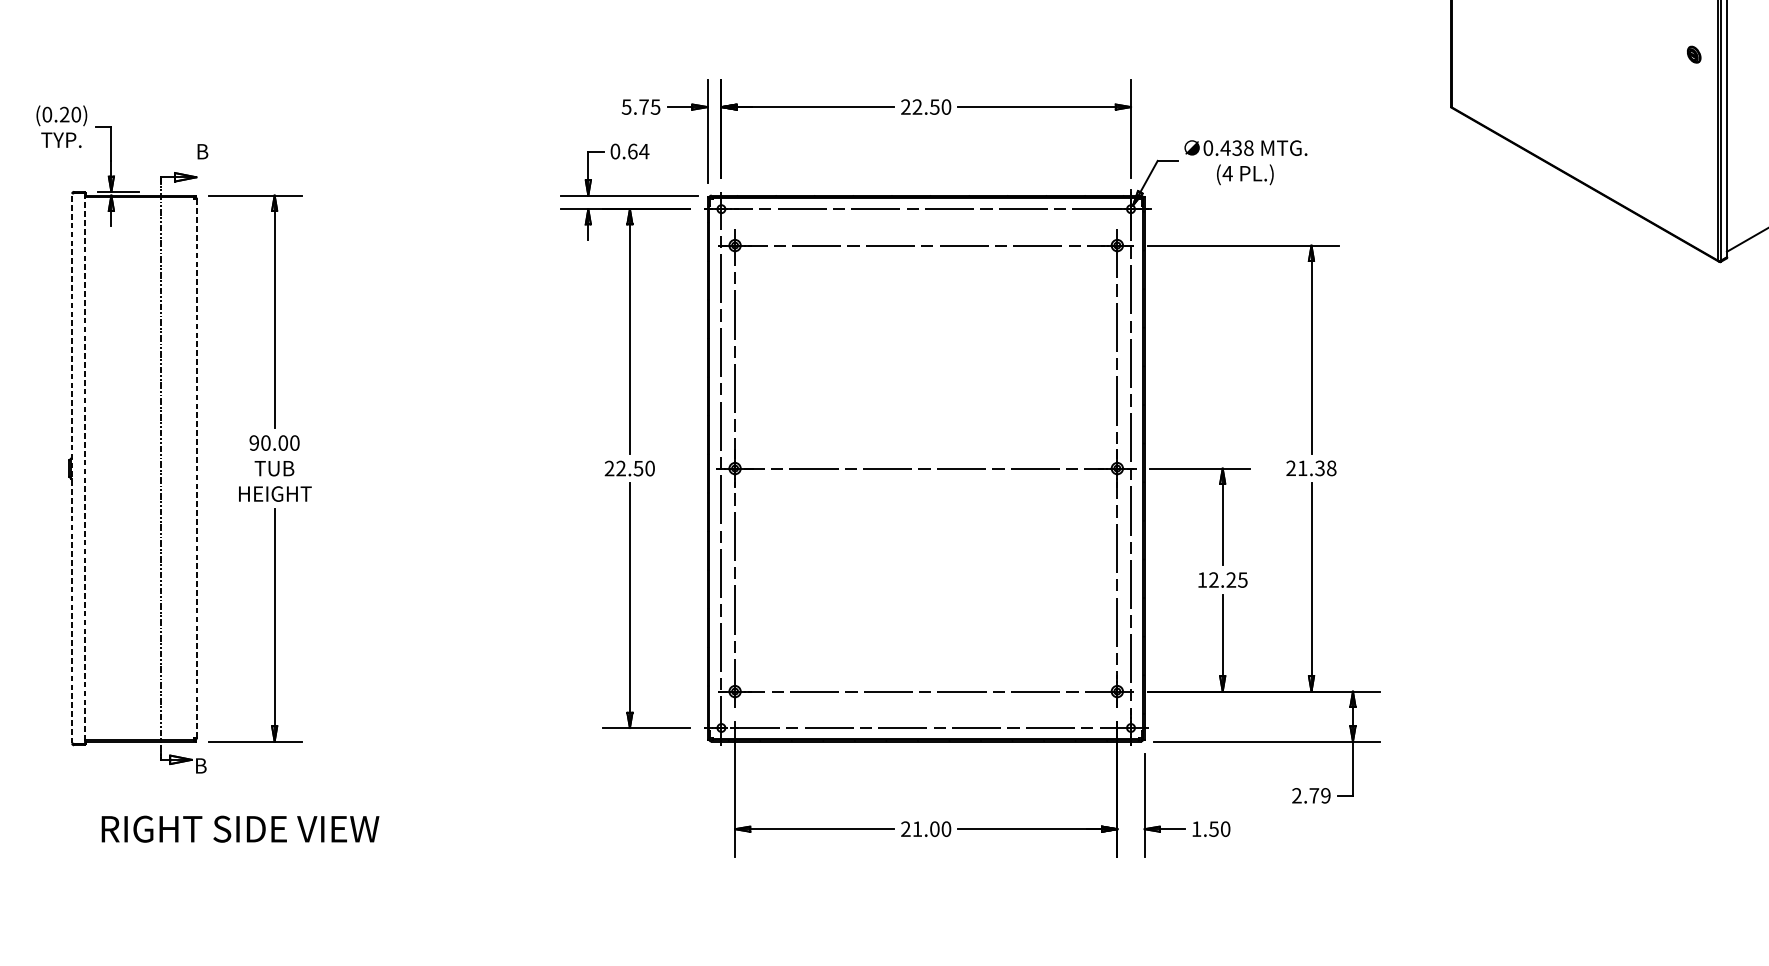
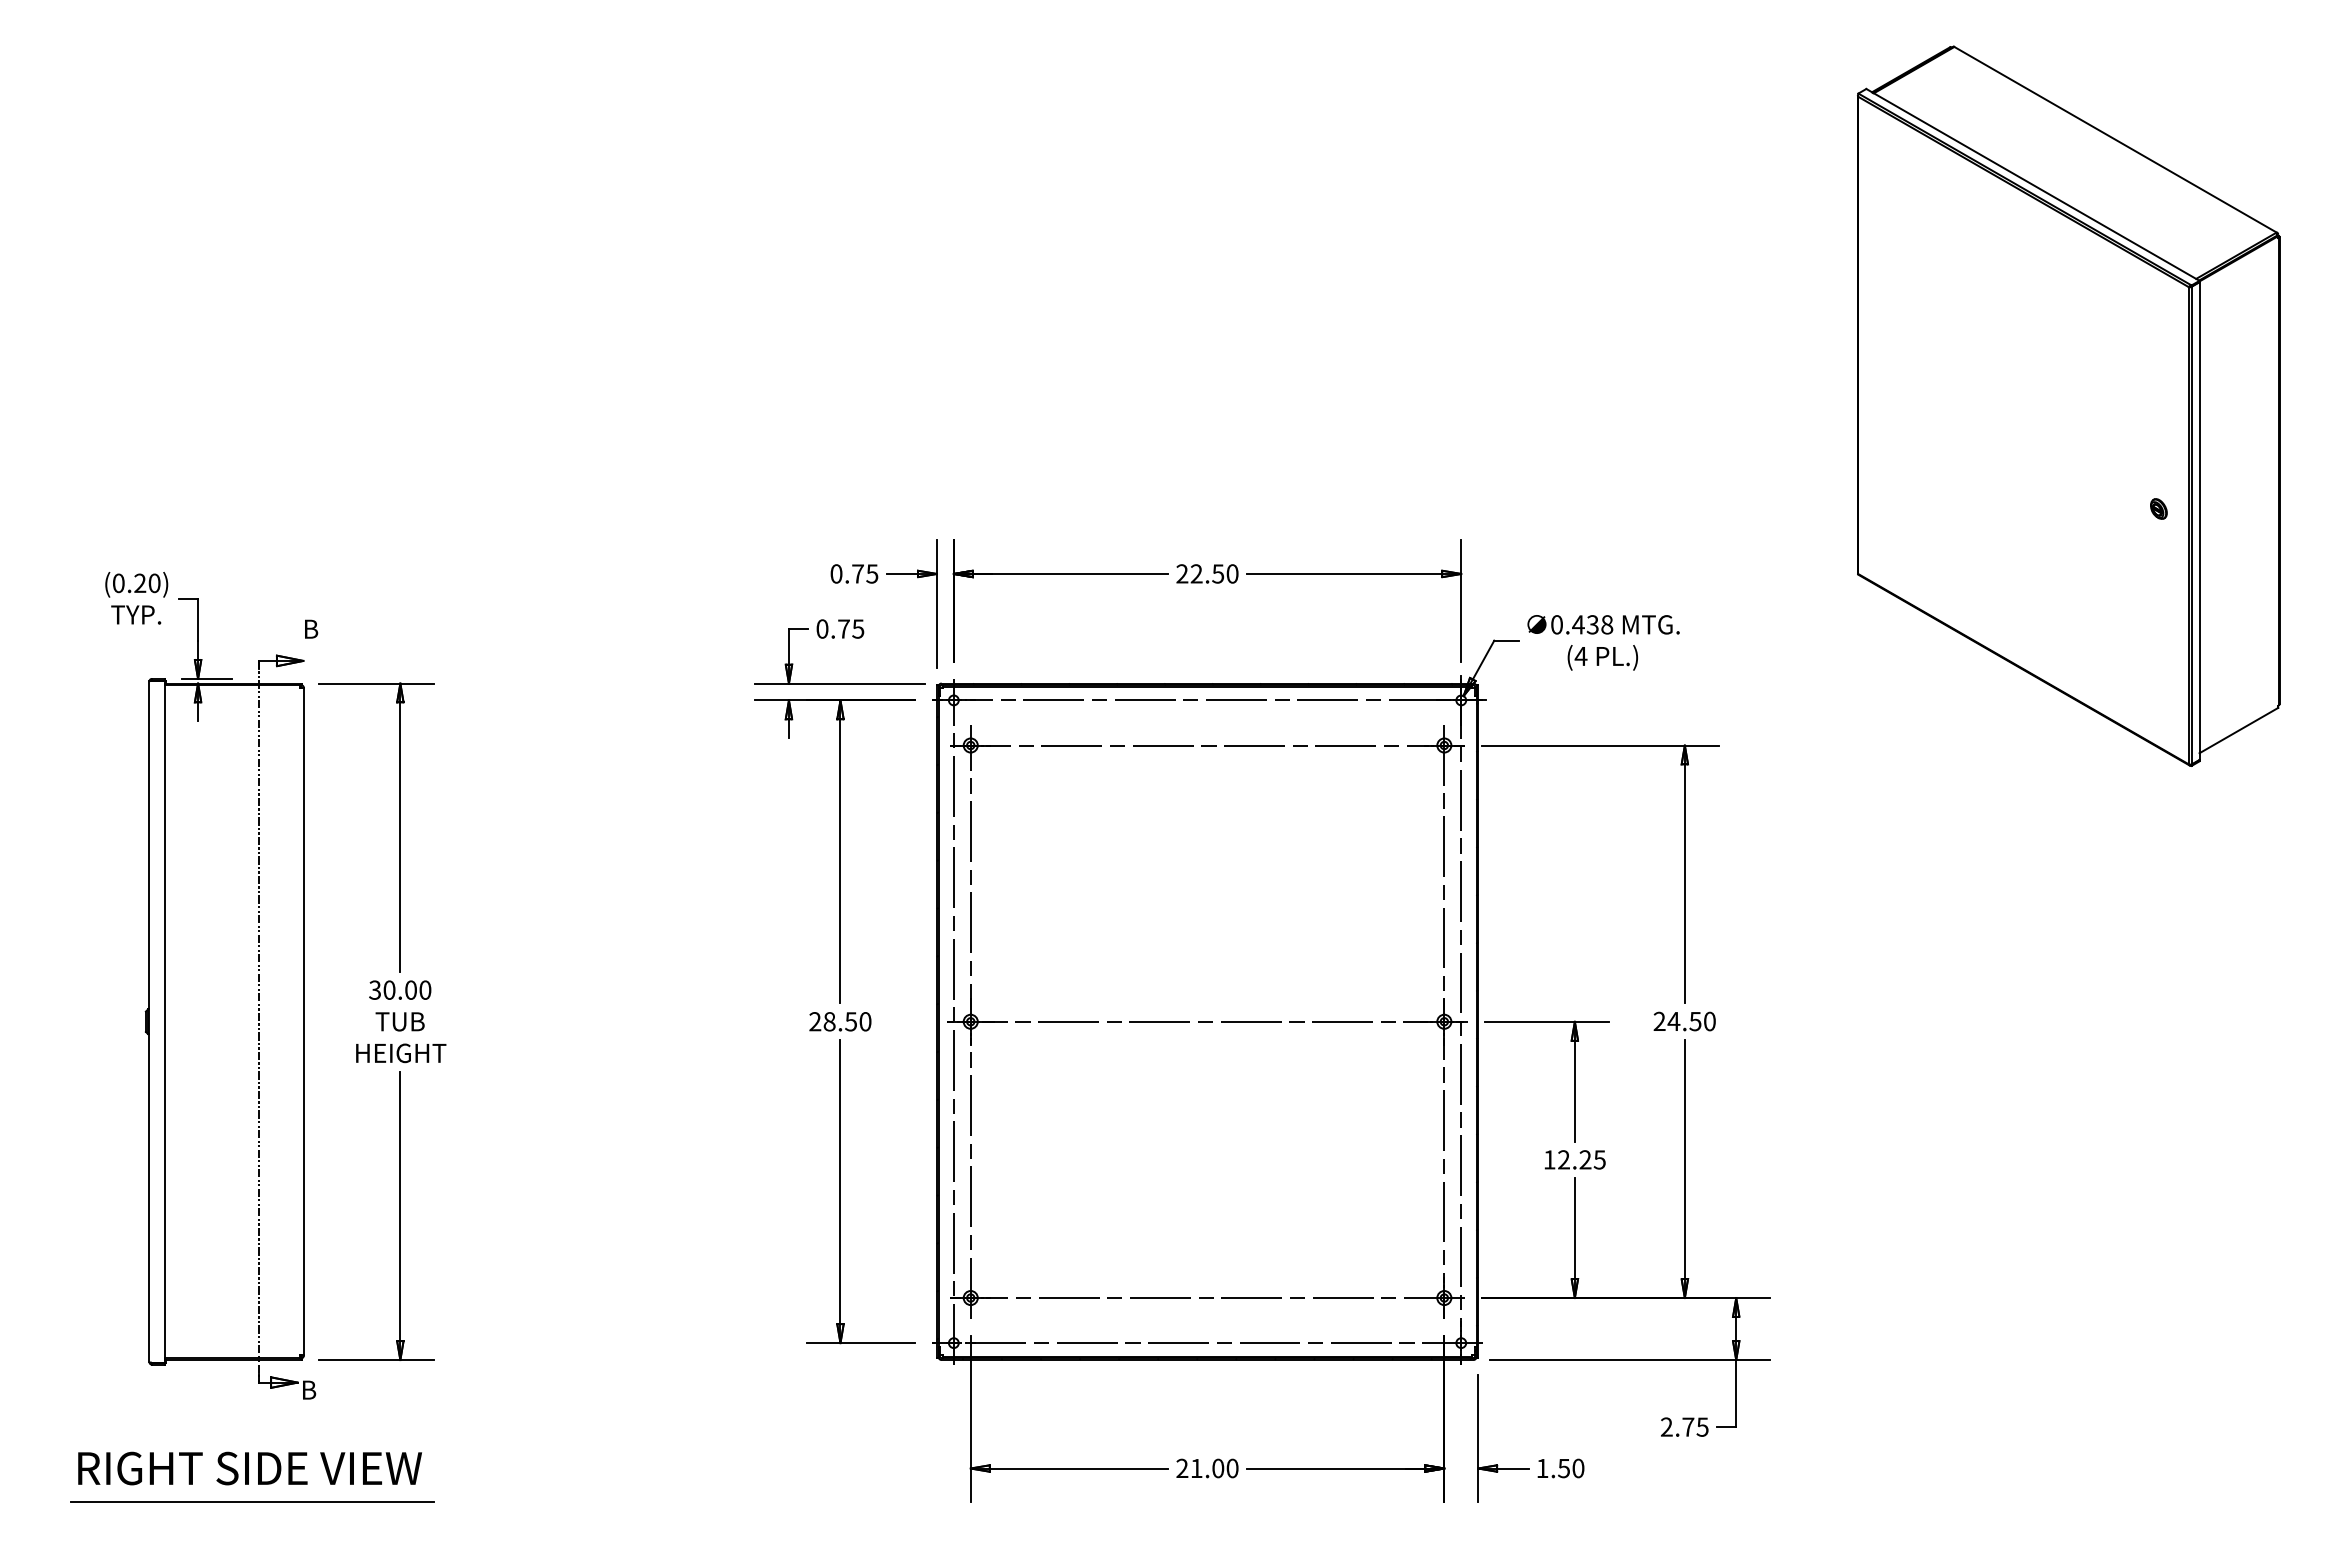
text: (626, 106) -> (836, 573), 5.75 -> 0.75
text: (638, 151) -> (851, 628), 0.64 -> 0.75
text: (253, 442) -> (374, 989), 90.00 -> 30.00
text: (1316, 467) -> (1691, 1020), 21.38 -> 24.50
line: (72, 468) -> (149, 1021), dashed -> solid
line: (84, 468) -> (164, 1021), dashed -> solid
line: (197, 468) -> (304, 1021), dashed -> solid
text: (621, 468) -> (829, 1021), 22.50 -> 28.50
text: (1325, 795) -> (1702, 1426), 2.79 -> 2.75
text: (240, 829) -> (249, 1468), moved
line: (155, 855) -> (252, 1501), added

